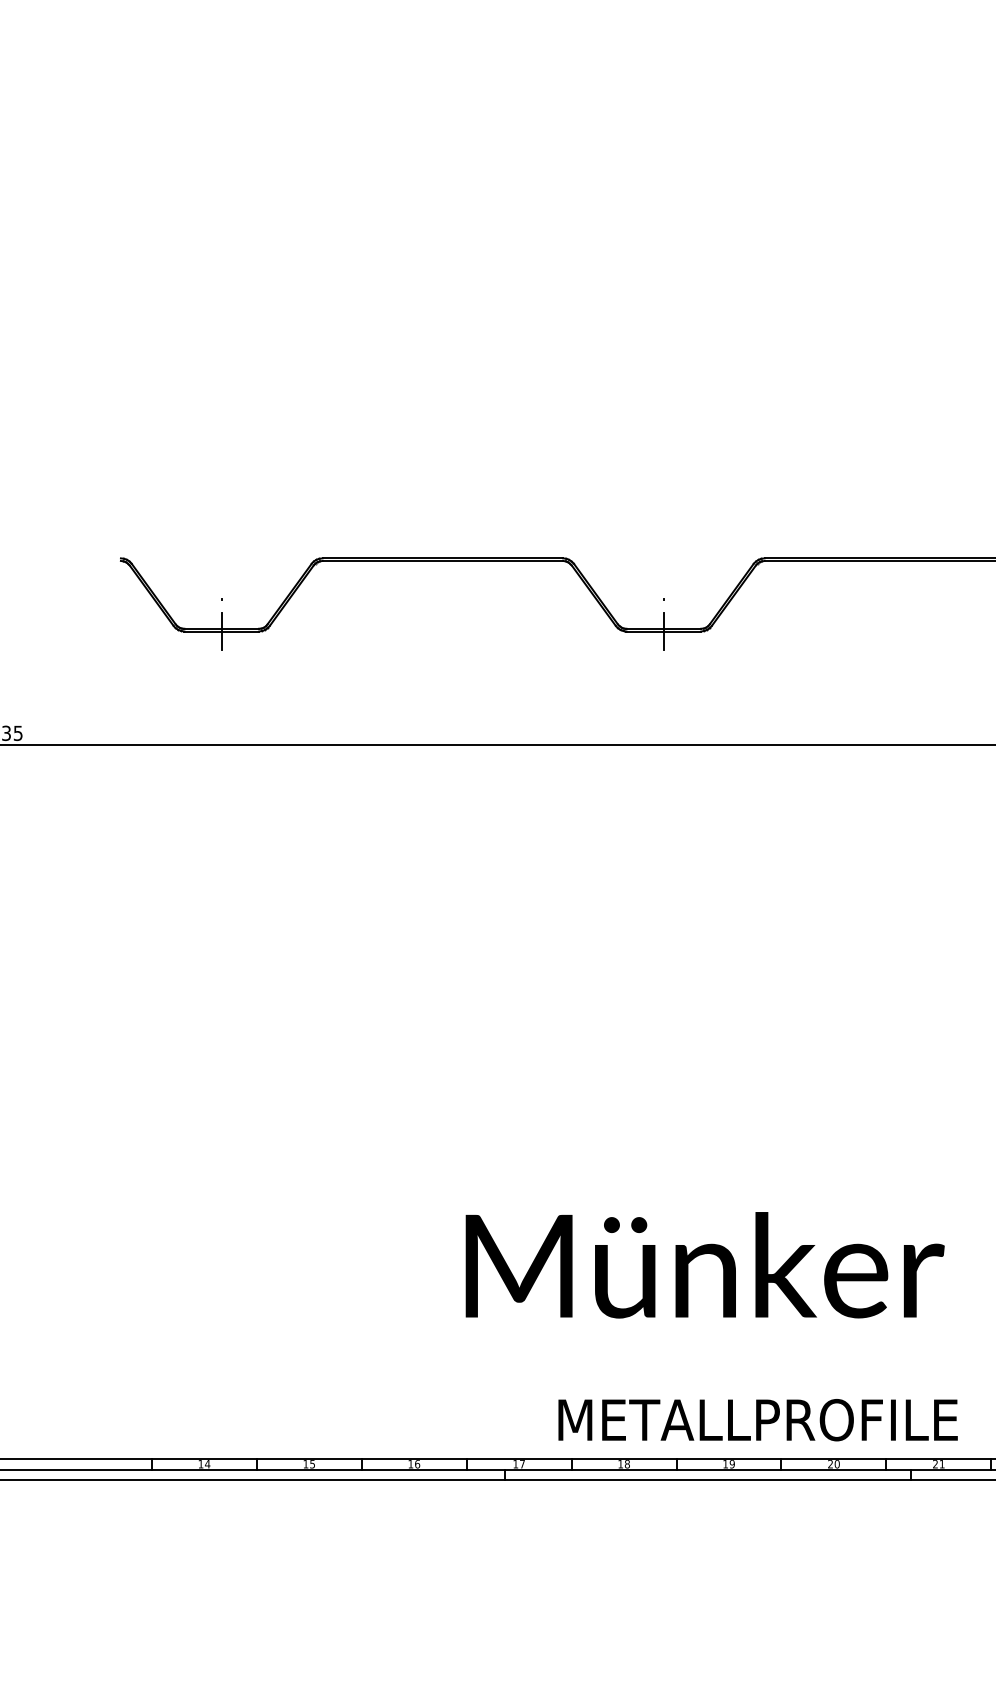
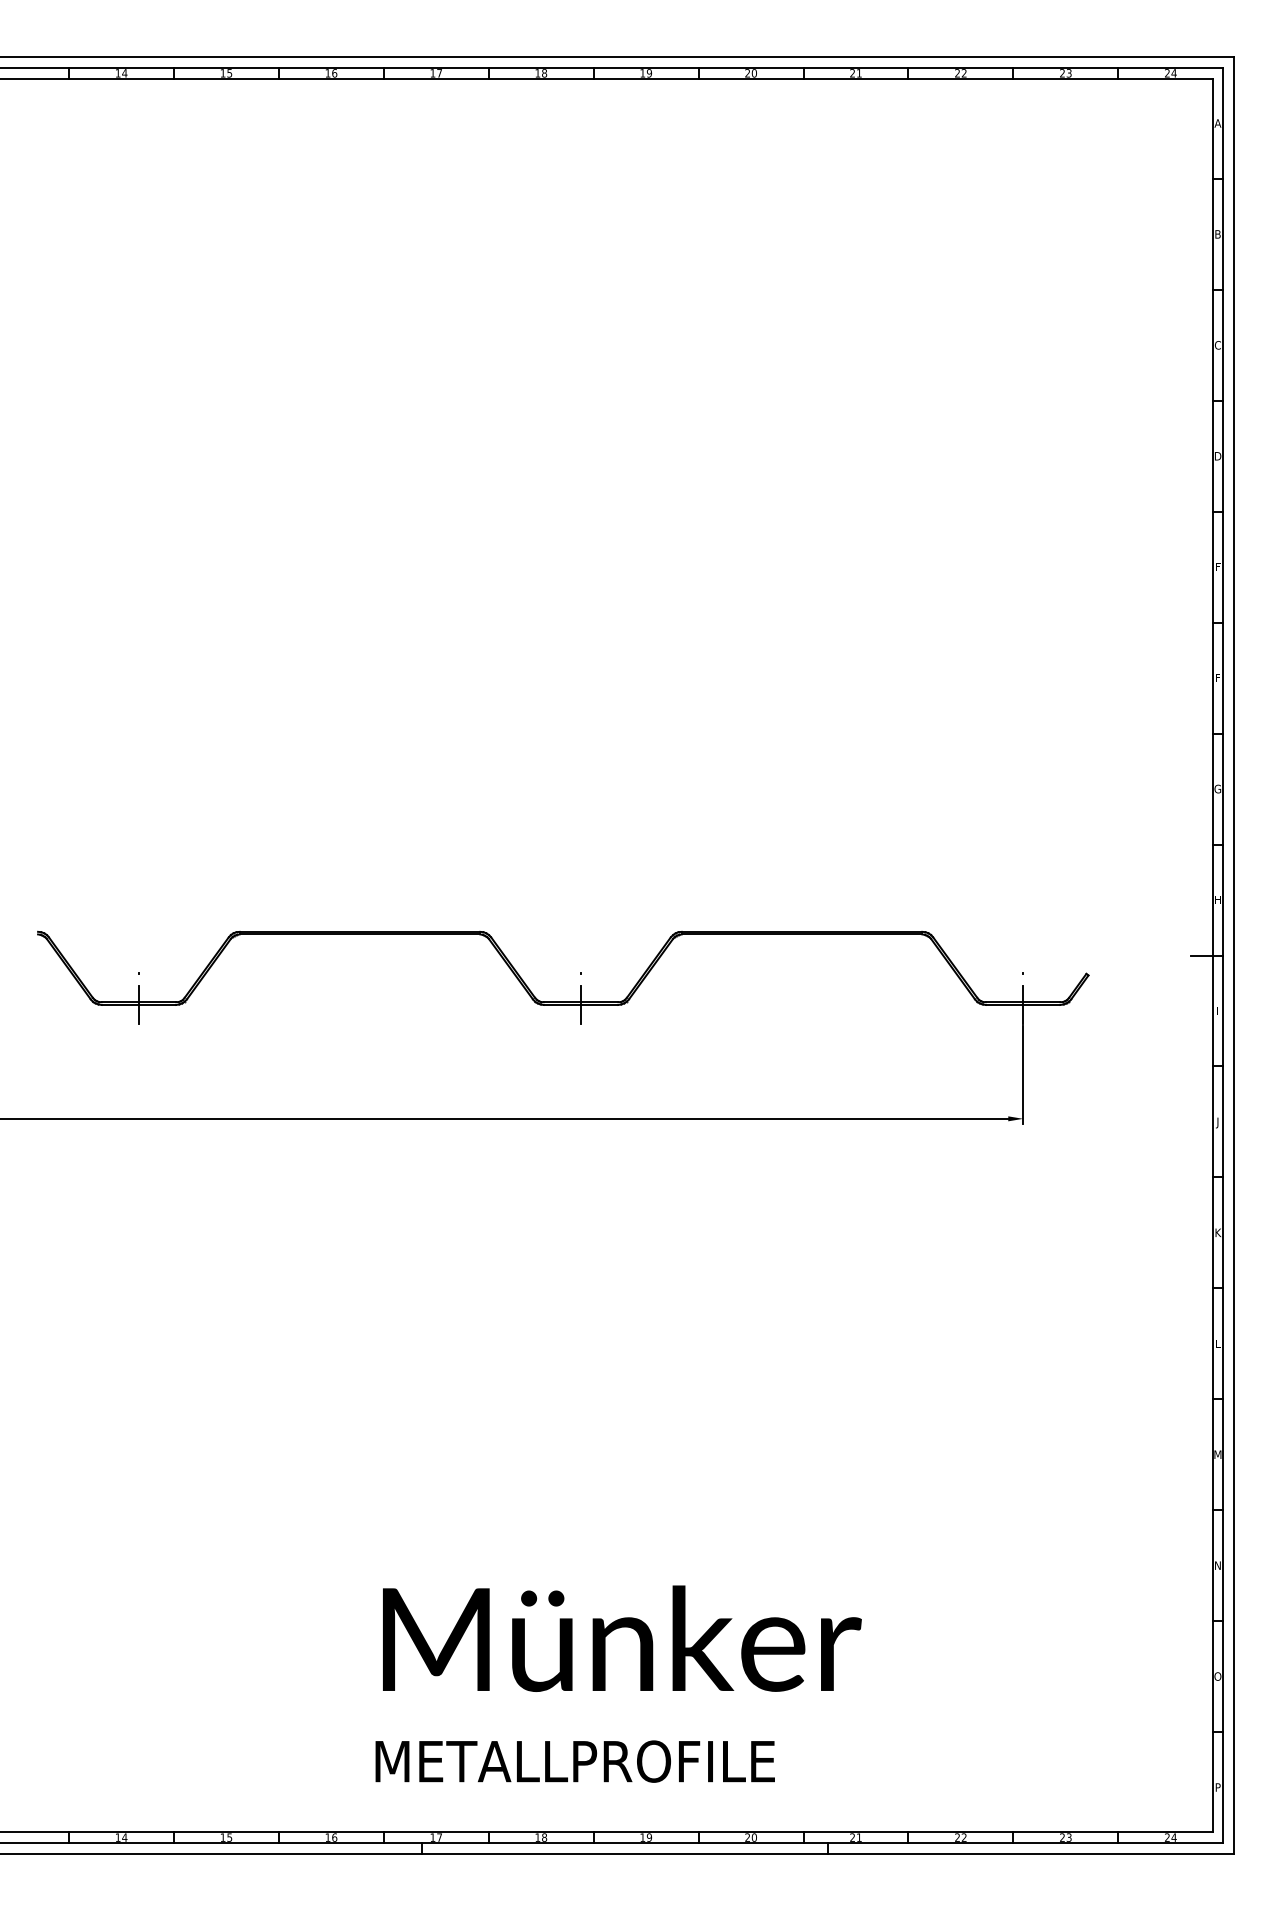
text: (757, 1420) -> (574, 1761), moved

